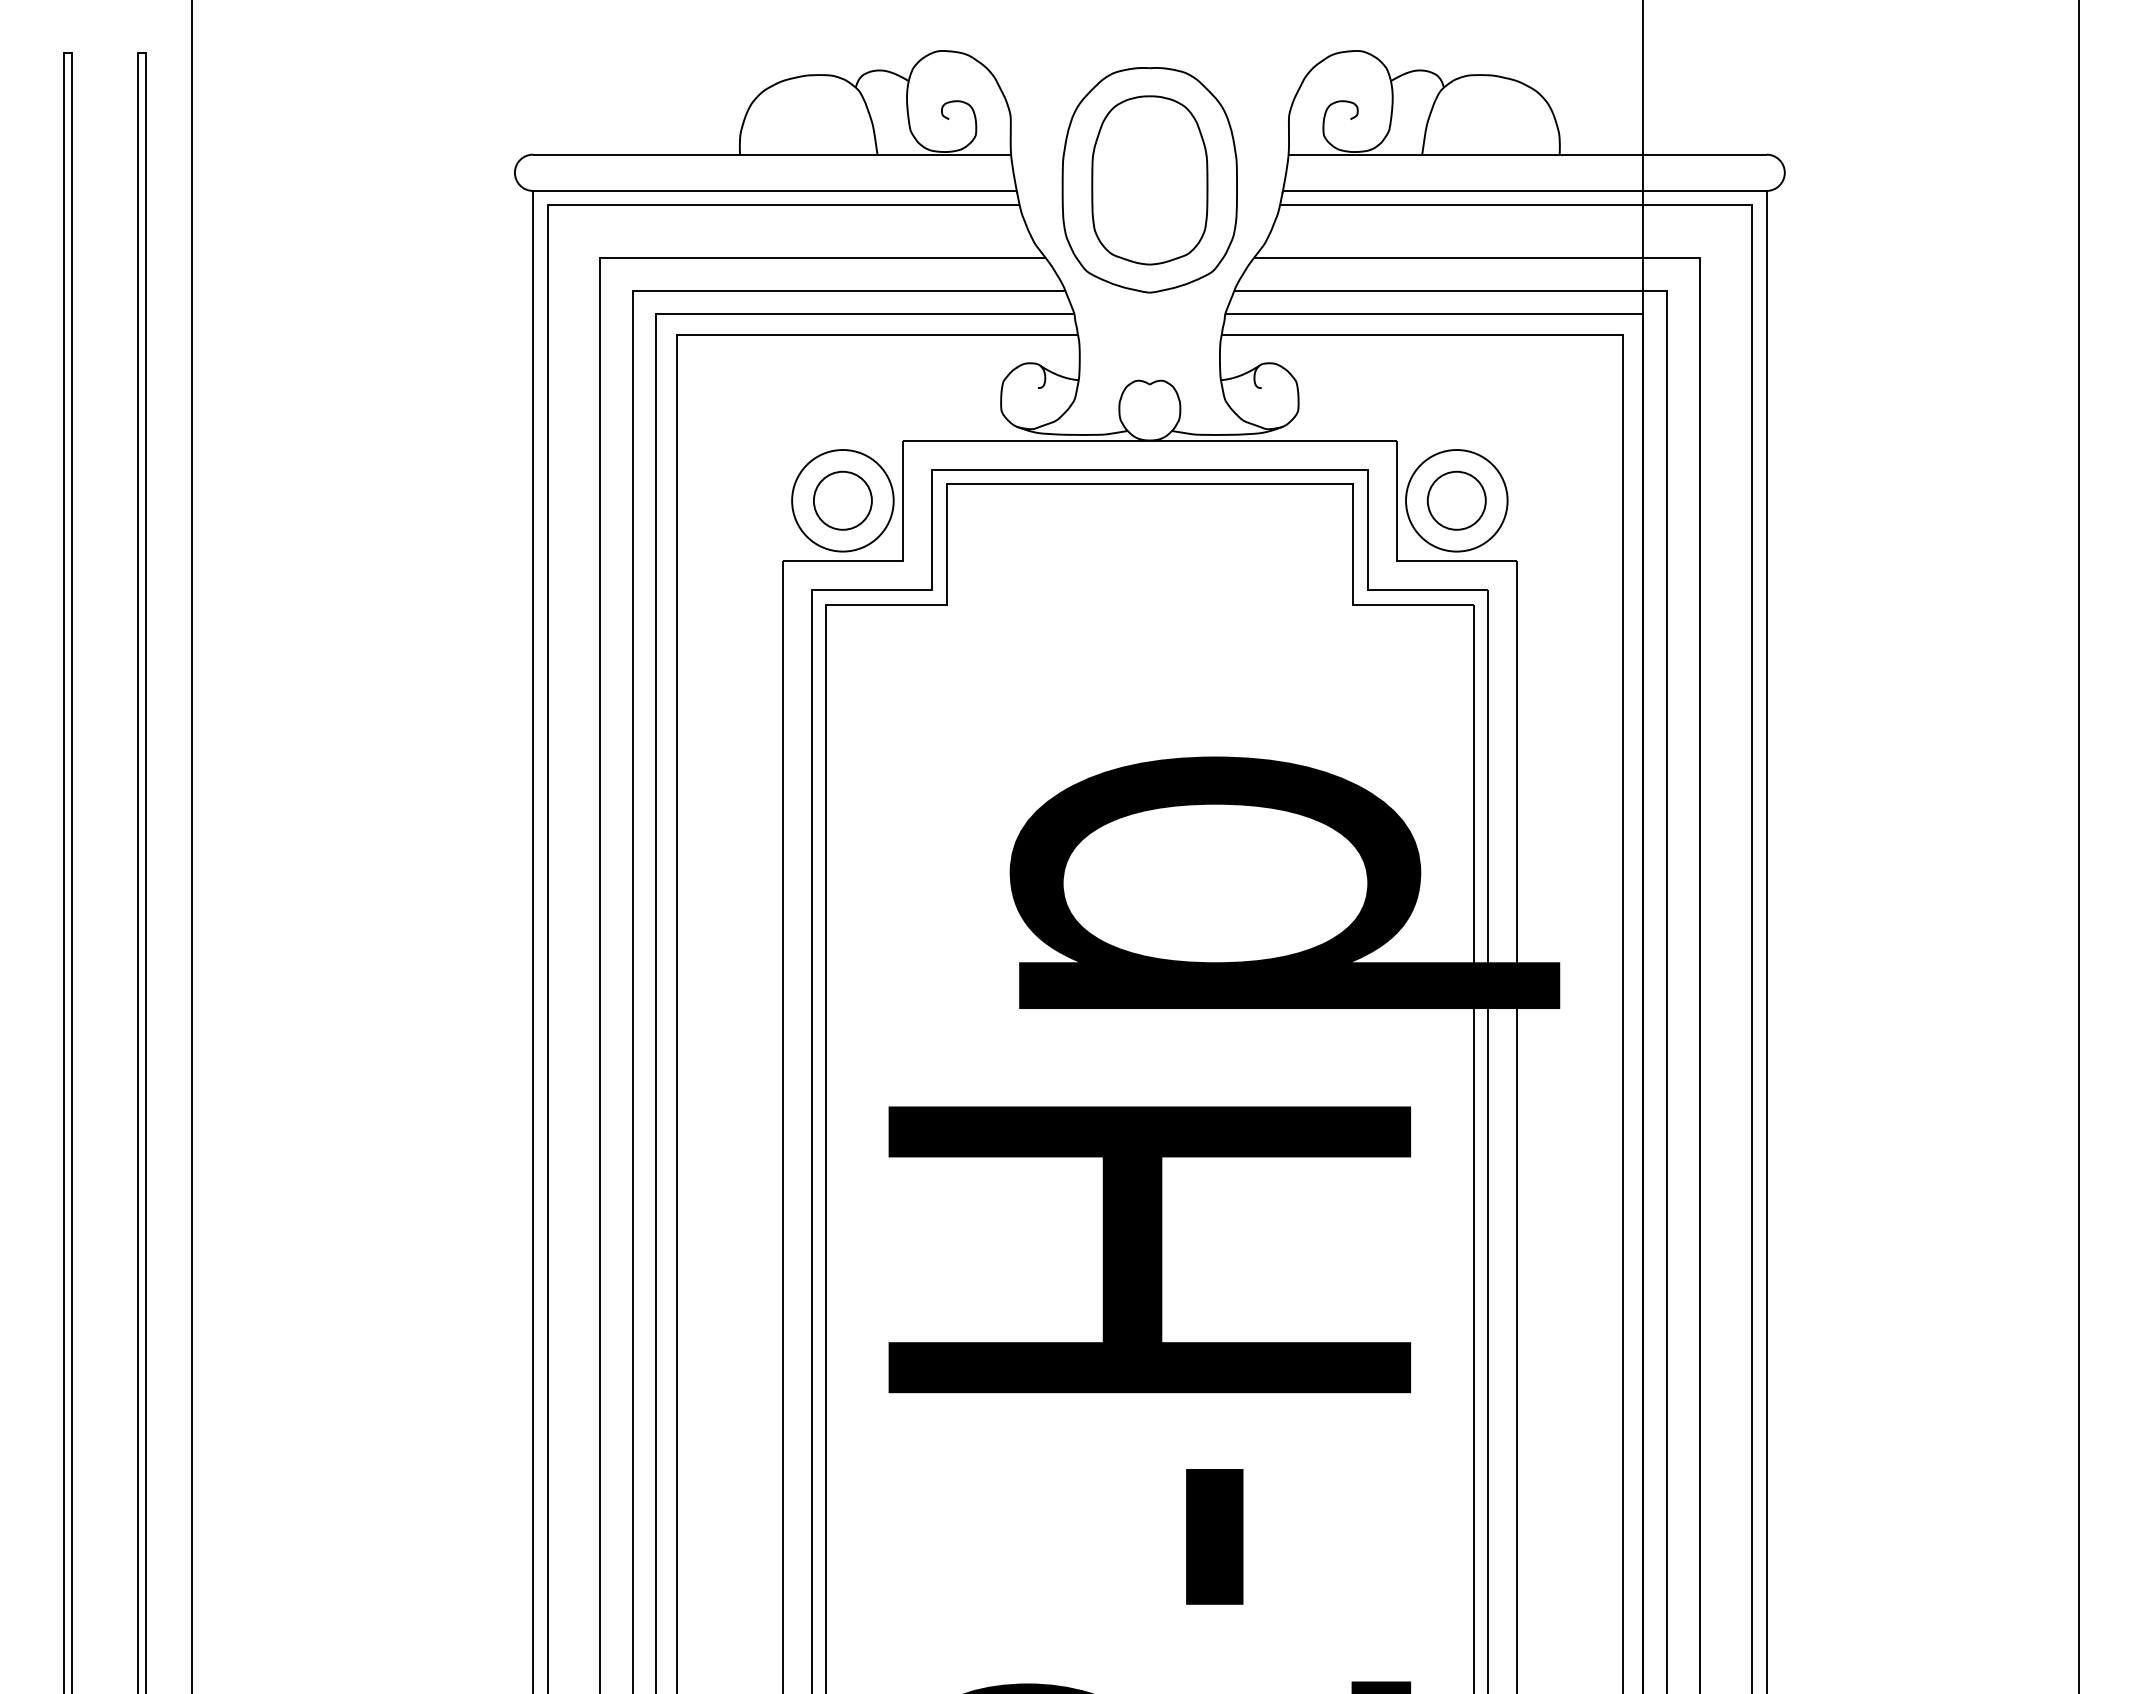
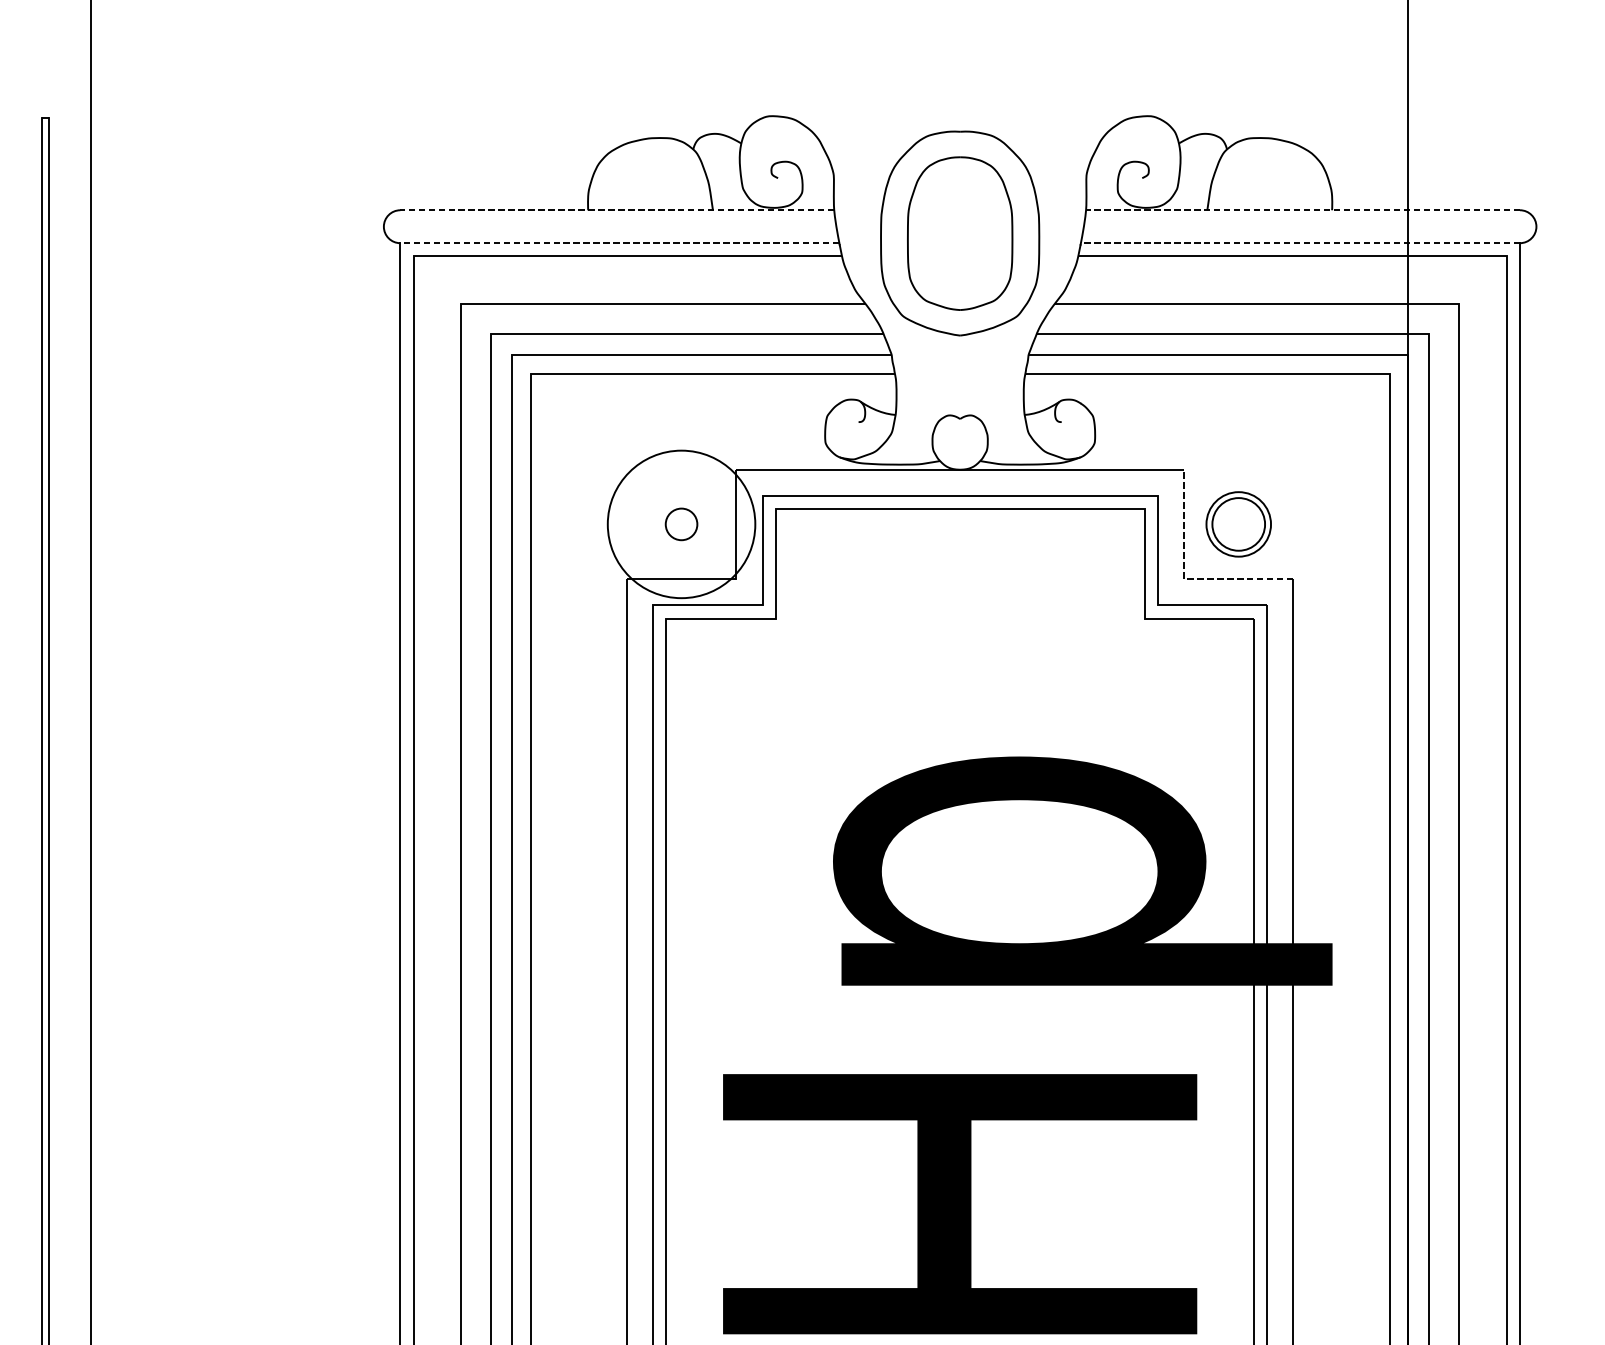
line: (771, 154) -> (616, 210), solid -> dashed
line: (1527, 154) -> (1302, 210), solid -> dashed
line: (774, 190) -> (619, 242), solid -> dashed
line: (1524, 190) -> (1300, 242), solid -> dashed
circle: (842, 500) -> (681, 524), size x0.6
circle: (842, 500) -> (681, 524), size x1.6
circle: (1456, 500) -> (1238, 524), size x0.7
line: (1396, 561) -> (1184, 579), solid -> dashed

